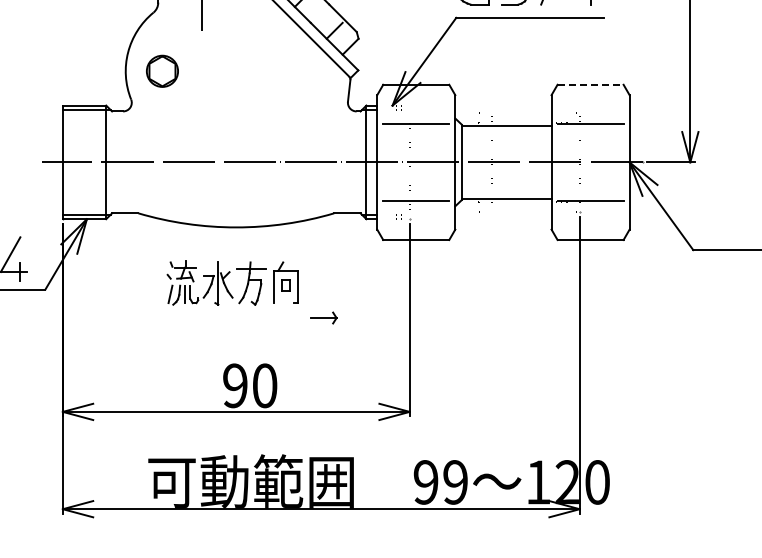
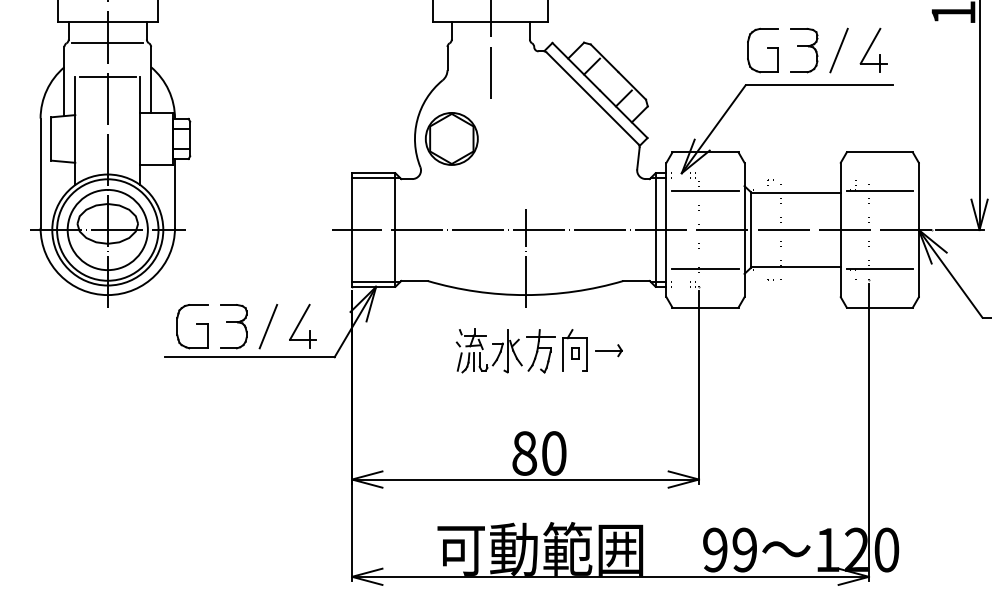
part: (162, 70) -> (451, 138), size x1.67
line: (591, 84) -> (880, 152), dashed -> solid
line: (236, 190) -> (525, 258), added
part: (323, 317) -> (608, 350), moved
text: (235, 385) -> (524, 453), 90 -> 80

